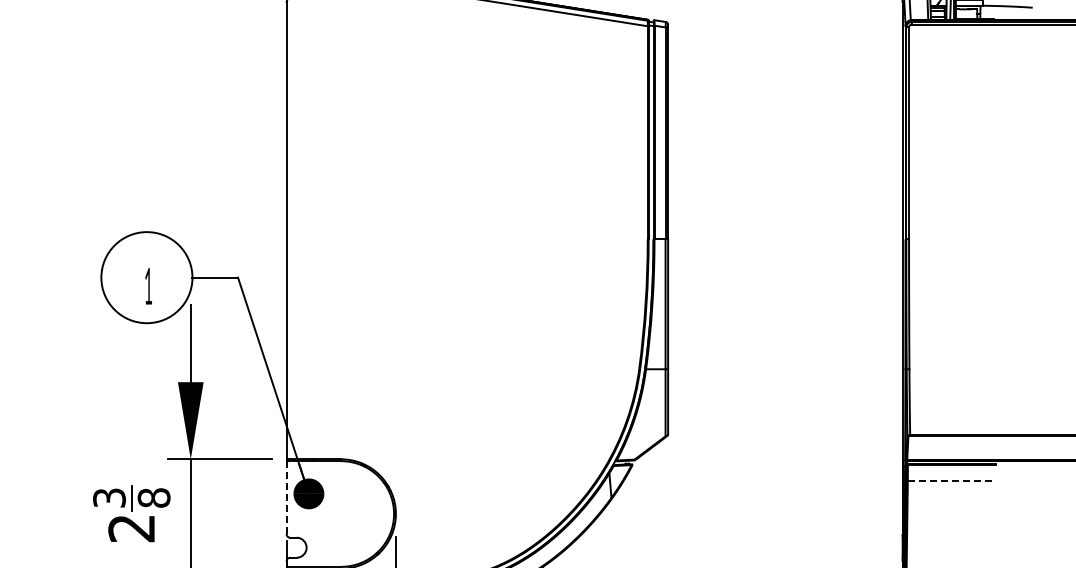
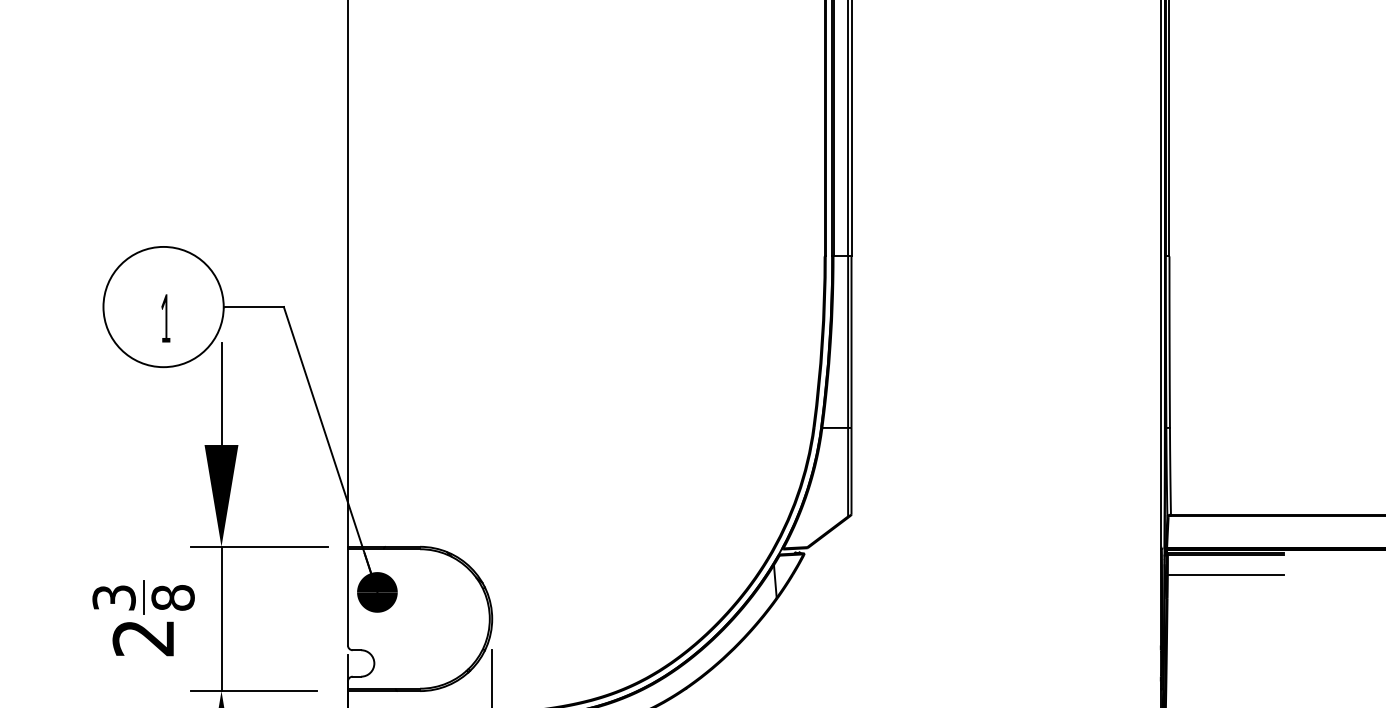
line: (951, 480) -> (1225, 574), dashed -> solid
line: (286, 497) -> (347, 597), dashed -> solid

